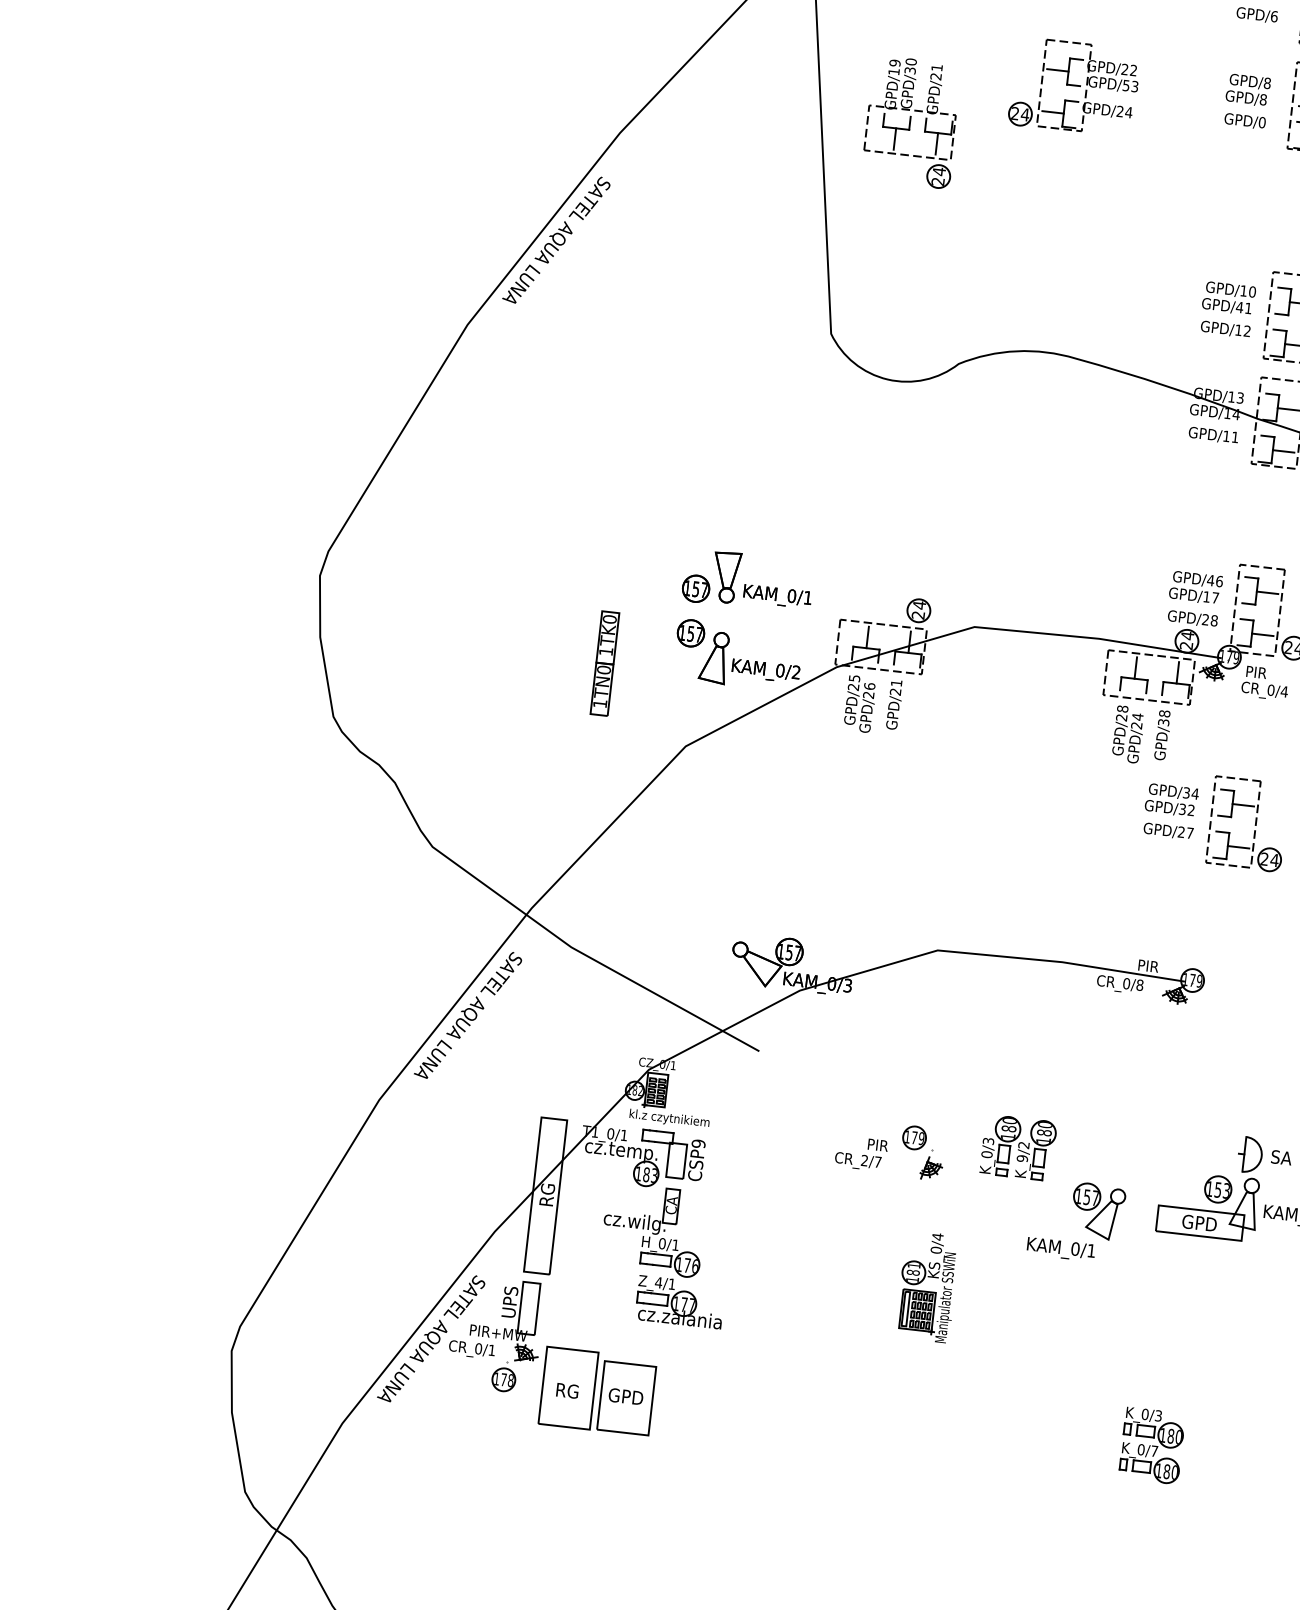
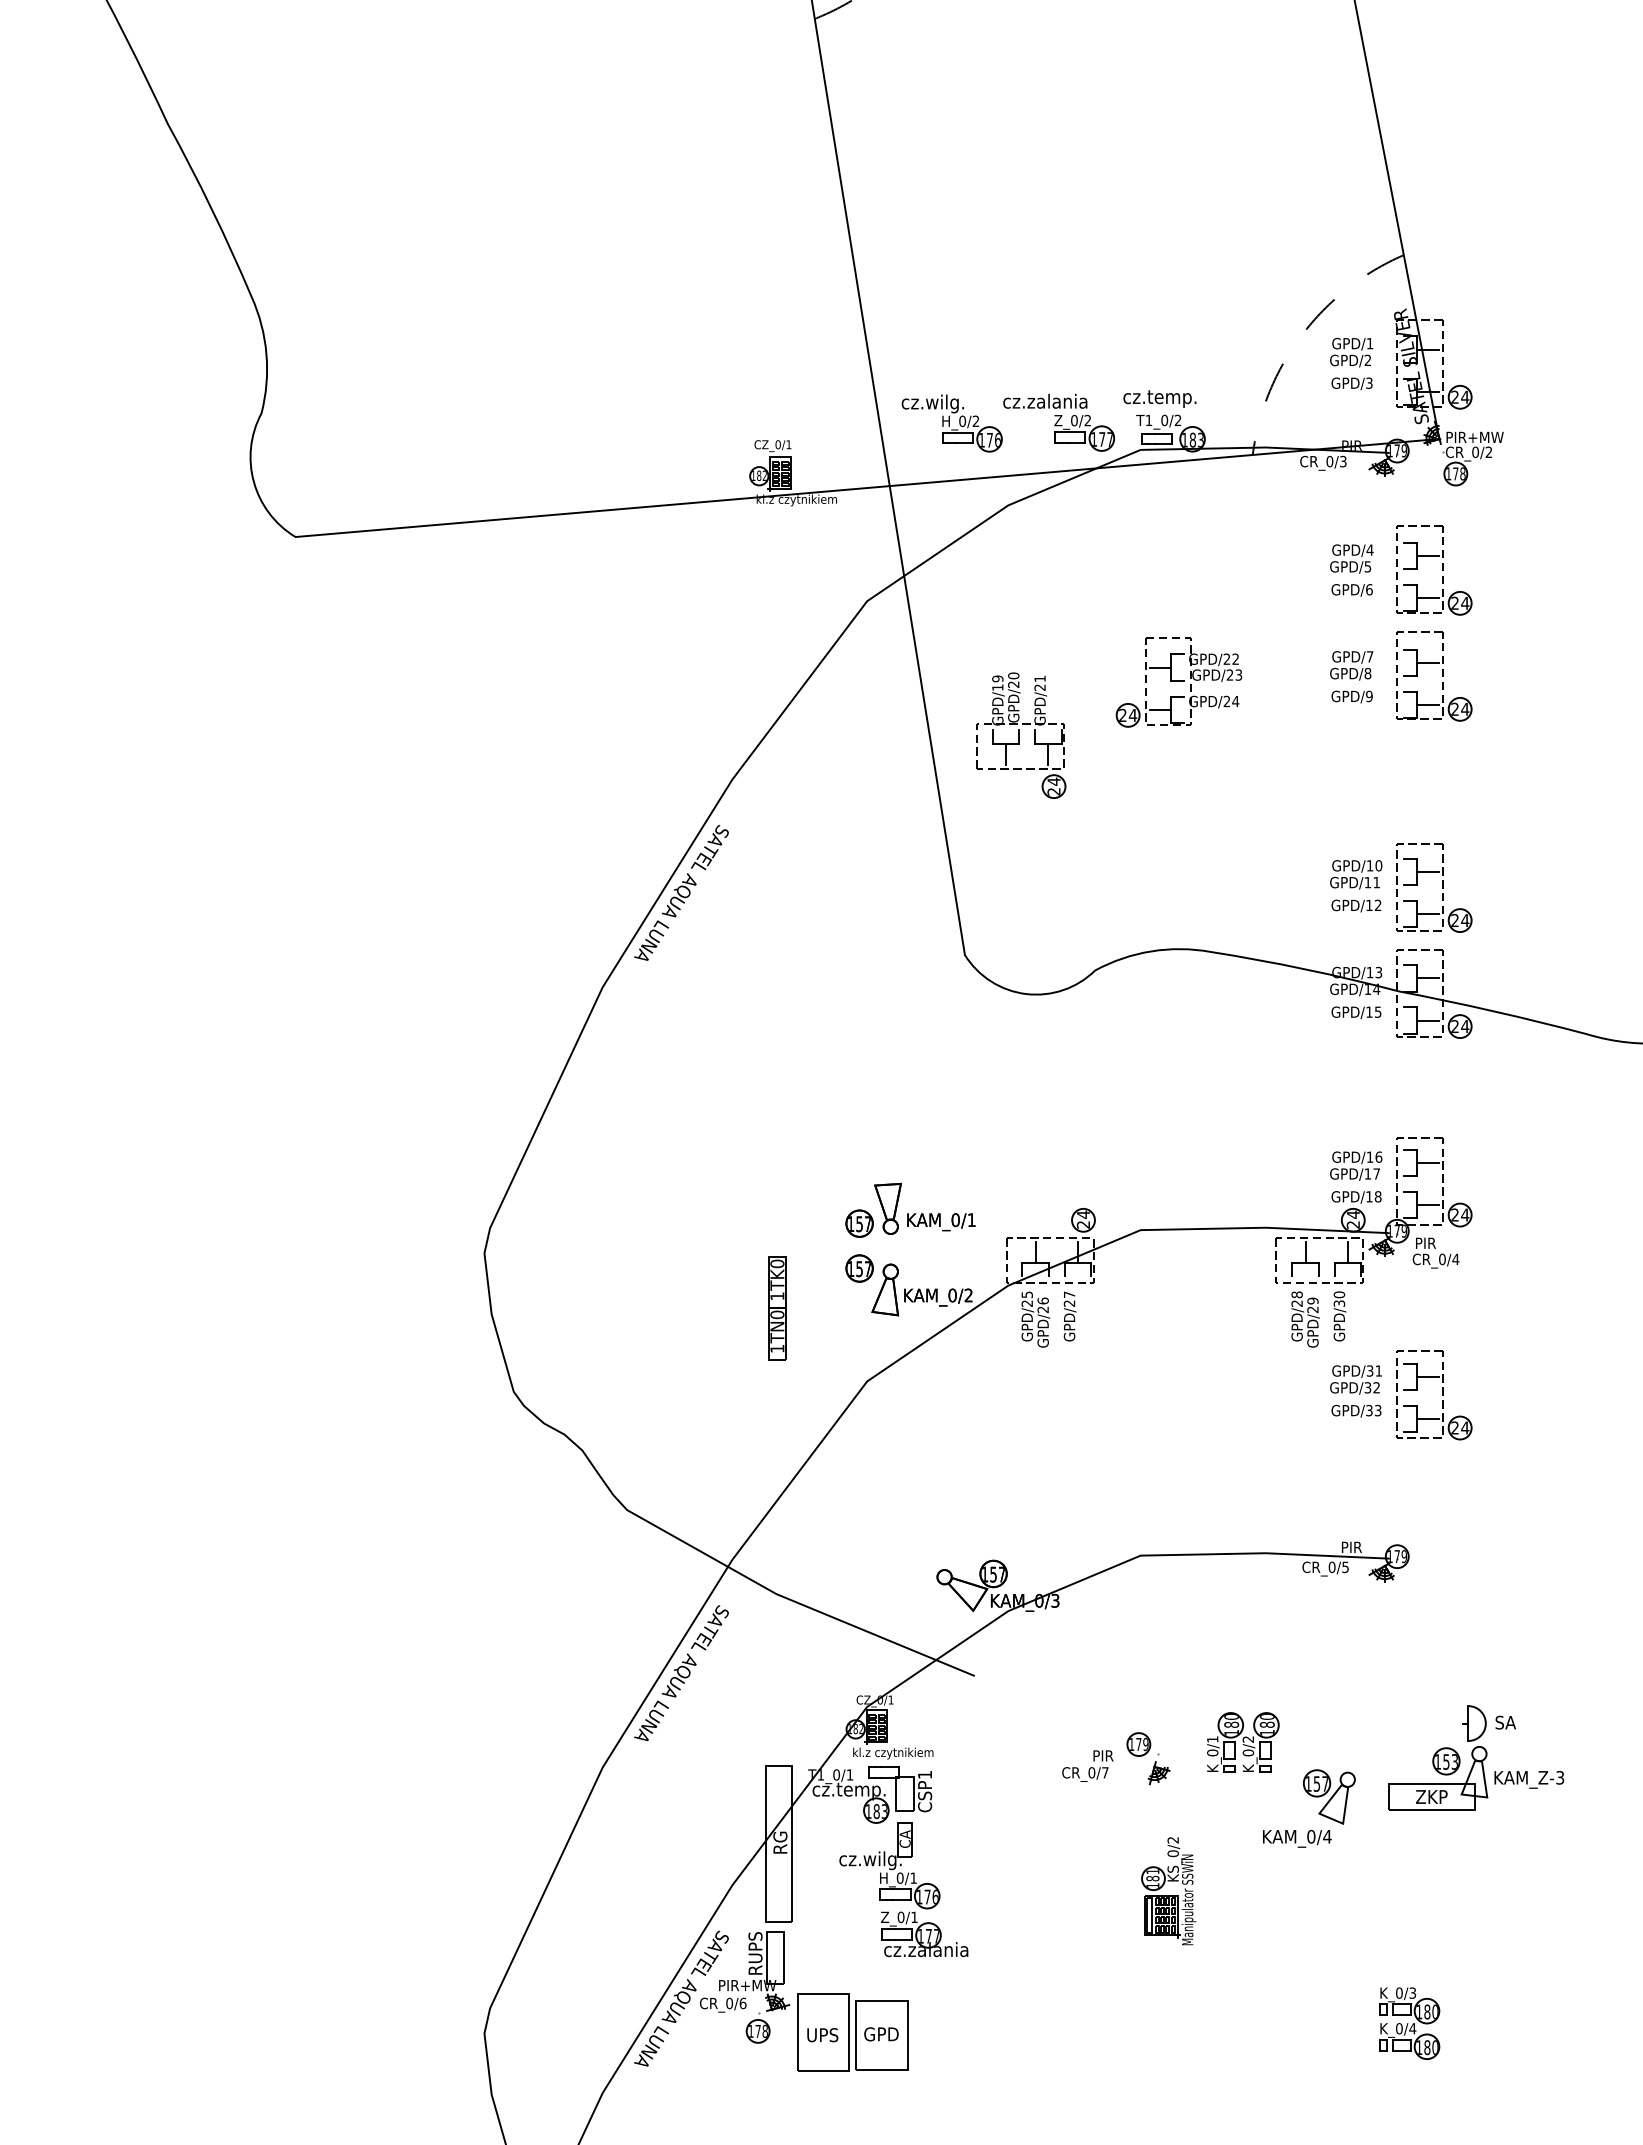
text: (911, 70) -> (1014, 684), GPD/30 -> GPD/20
text: (1266, 82) -> (1369, 656), GPD/8 -> GPD/7
text: (1125, 85) -> (1229, 674), GPD/53 -> GPD/23
text: (1262, 122) -> (1369, 696), GPD/0 -> GPD/9
text: (1239, 307) -> (1367, 882), GPD/41 -> GPD/11
text: (1235, 436) -> (1378, 1011), GPD/11 -> GPD/15
text: (1210, 579) -> (1369, 1156), GPD/46 -> GPD/16
text: (1205, 619) -> (1369, 1196), GPD/28 -> GPD/18
text: (896, 682) -> (1069, 1294), GPD/21 -> GPD/27
text: (1164, 713) -> (1339, 1294), GPD/38 -> GPD/30
text: (1137, 716) -> (1312, 1300), GPD/24 -> GPD/29
text: (1195, 793) -> (1378, 1370), GPD/34 -> GPD/31
text: (1185, 832) -> (1373, 1410), GPD/27 -> GPD/33
text: (1139, 985) -> (1345, 1567), CR_0/8 -> CR_0/5
text: (988, 1141) -> (1212, 1739), K_0/3 -> K_0/1
text: (699, 1143) -> (925, 1774), CSP9 -> CSP1
text: (1022, 1158) -> (1248, 1752), K_9/2 -> K_0/2
text: (864, 1160) -> (1091, 1772), CR_2/7 -> CR_0/7
text: (1199, 1222) -> (1431, 1796), GPD -> ZKP
text: (937, 1236) -> (1172, 1839), KS_0/4 -> KS_0/2
text: (1091, 1250) -> (1327, 1836), KAM_0/1 -> KAM_0/4
text: (658, 1282) -> (900, 1917), Z_4/1 -> Z_0/1
text: (510, 1302) -> (755, 1953), UPS -> RUPS
text: (491, 1350) -> (742, 2003), CR_0/1 -> CR_0/6
text: (567, 1391) -> (822, 2035), RG -> UPS
text: (1154, 1451) -> (1412, 2028), K_0/7 -> K_0/4

